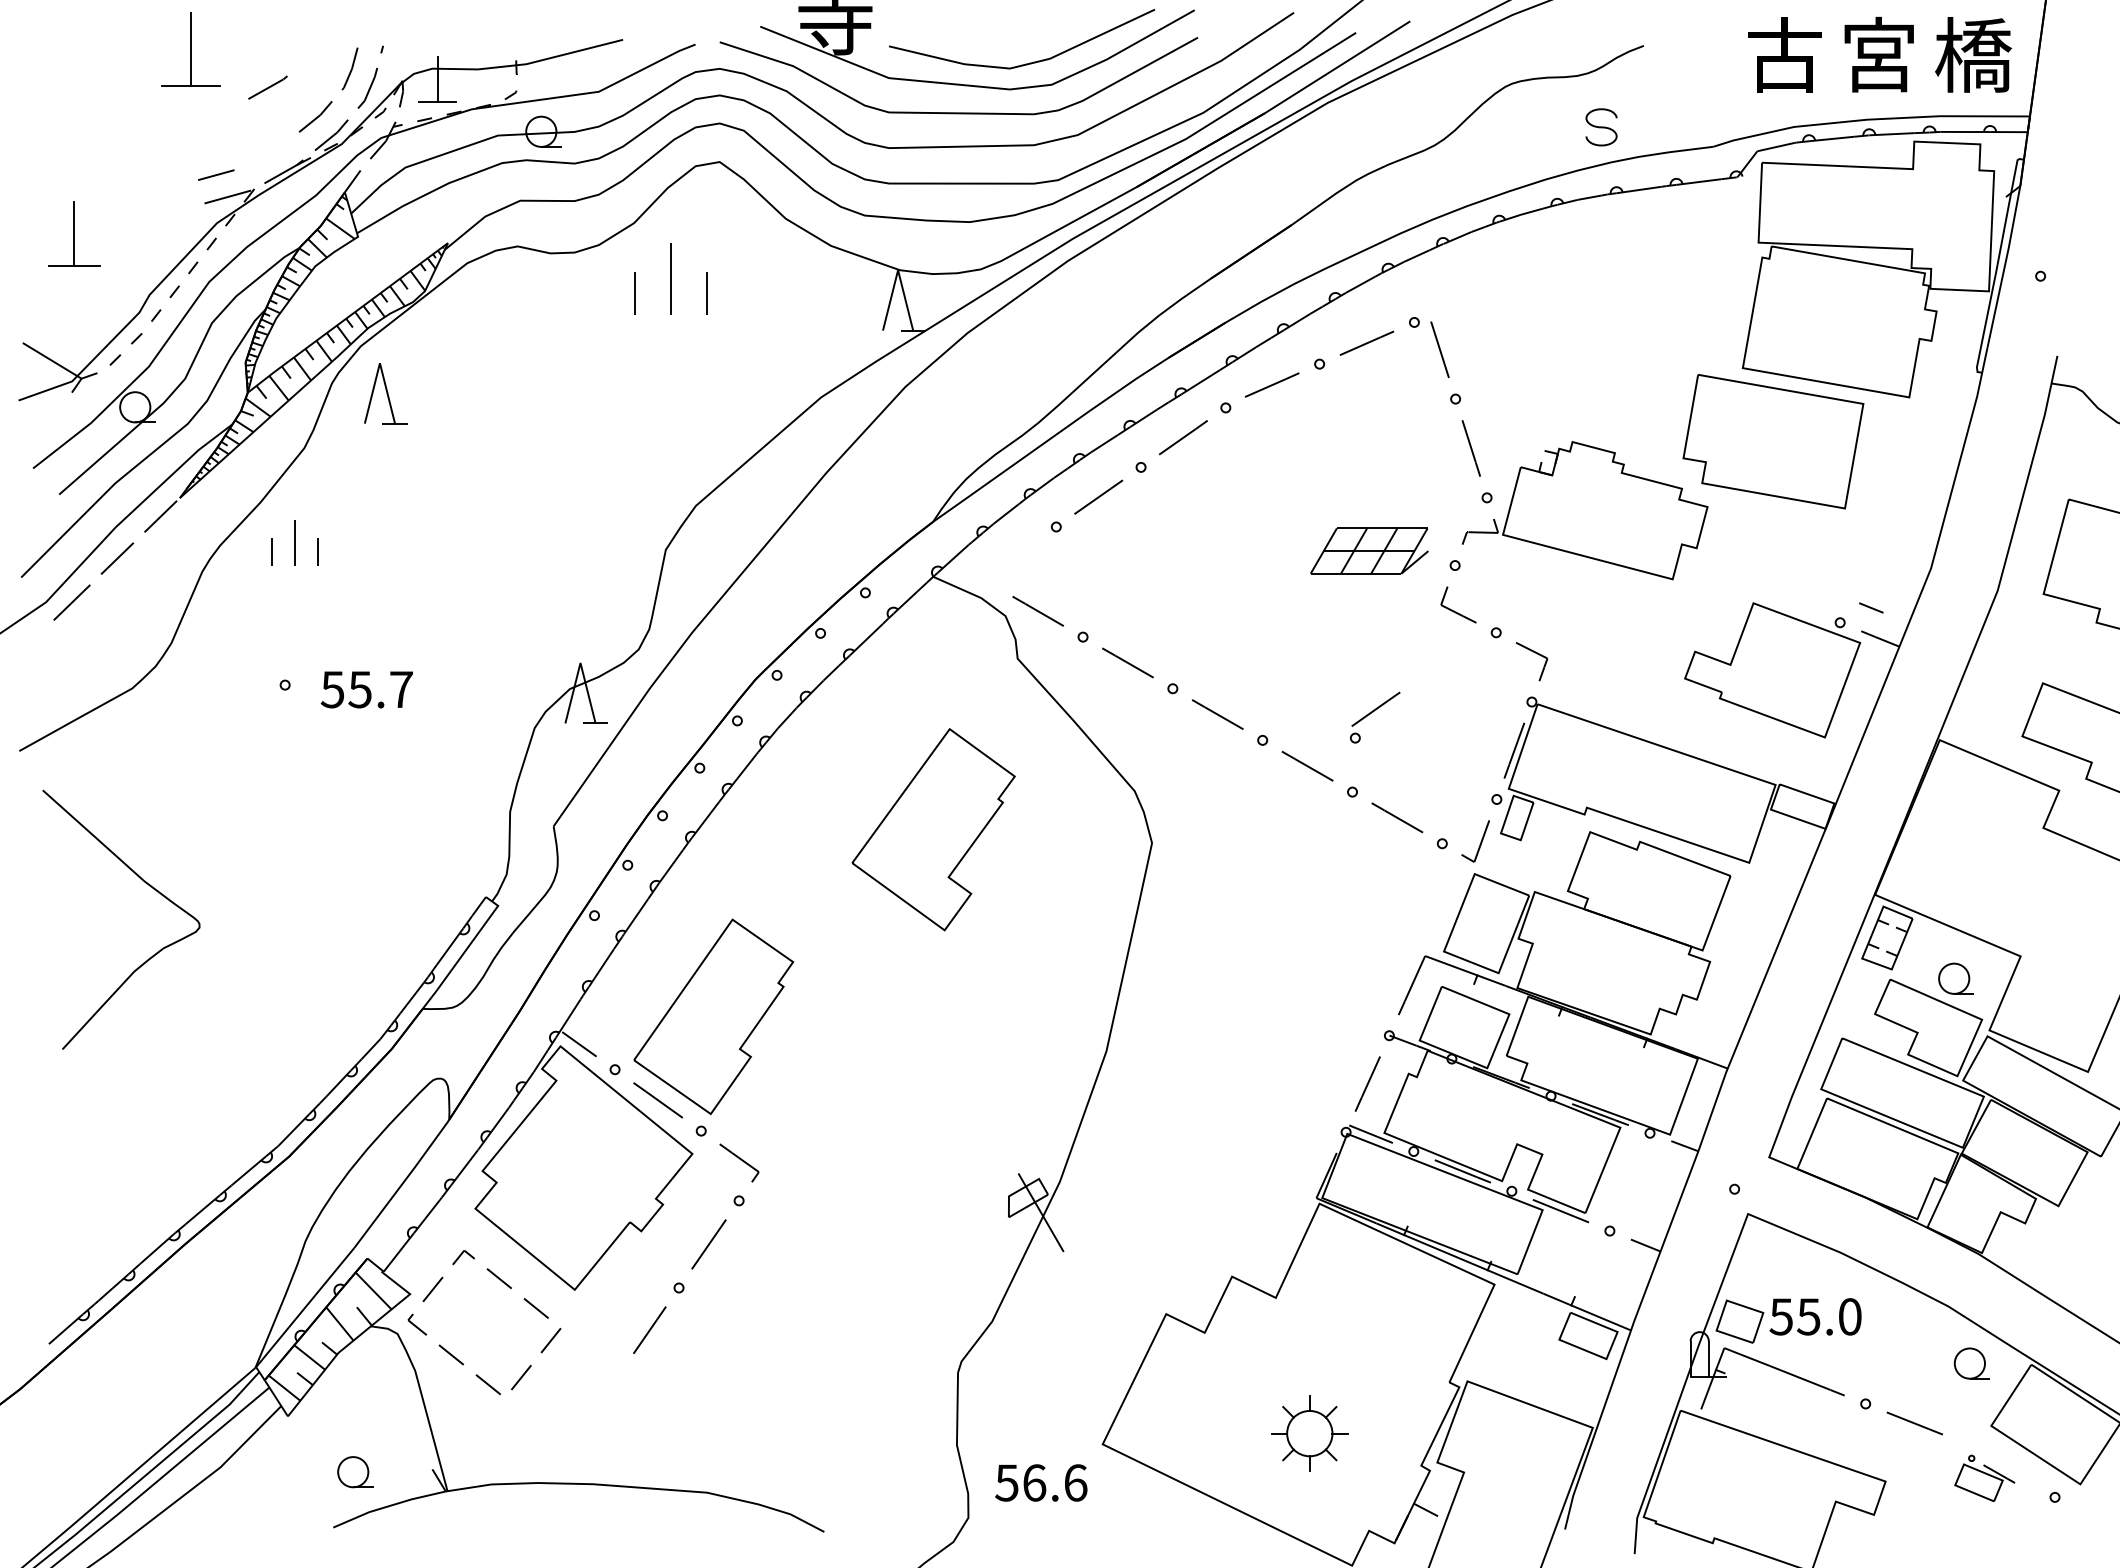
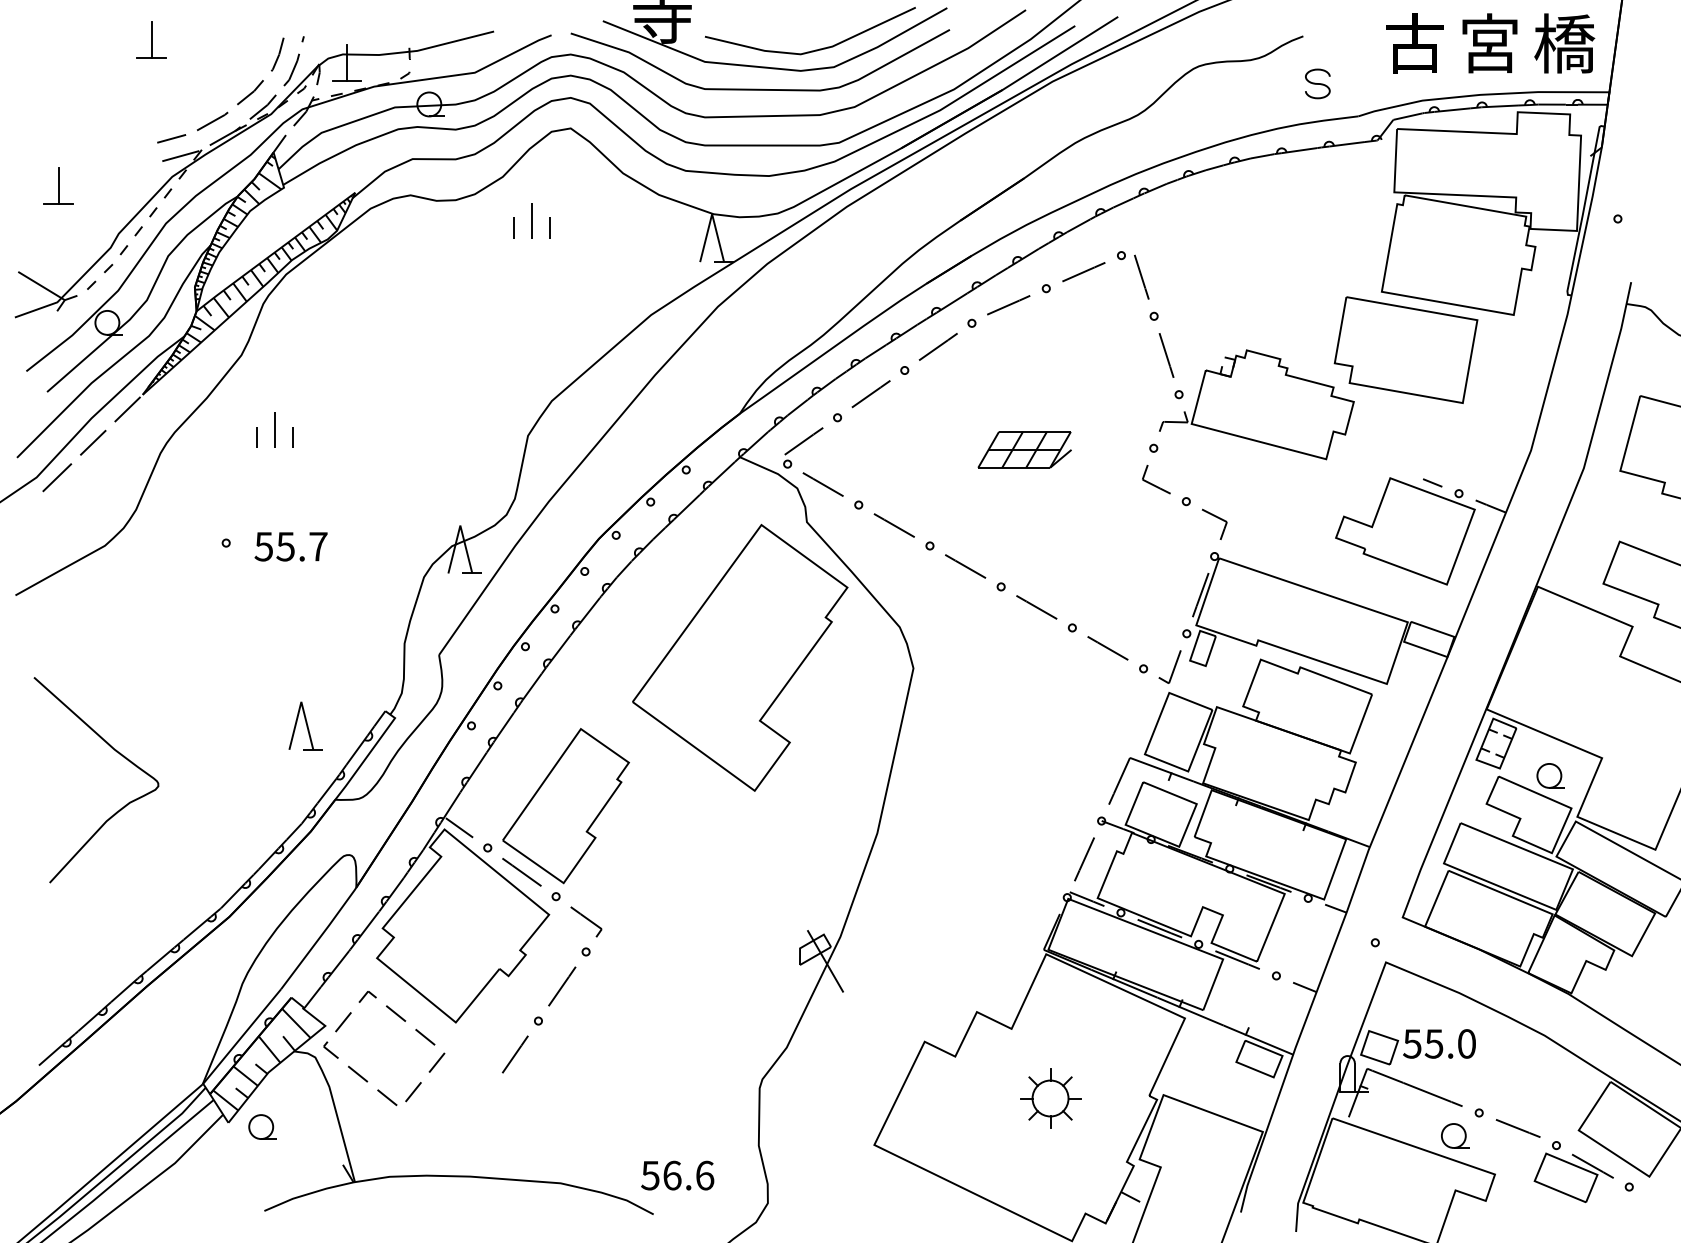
part: (190, 49) -> (151, 39), size x0.62
line: (267, 87) -> (212, 121), moved
part: (1601, 126) -> (1317, 83), moved
part: (73, 234) -> (58, 185), size x0.71
part: (670, 278) -> (531, 220), size x0.62
part: (385, 392) -> (305, 725), moved
part: (294, 541) -> (274, 429), moved
part: (1369, 550) -> (1024, 449), moved
line: (1871, 607) -> (1432, 482), moved
part: (1375, 717) -> (803, 447), moved
part: (933, 829) -> (740, 657), size x1.67
curve: (146, 884) -> (116, 752), moved
part: (1971, 1362) -> (1455, 1135), moved
part: (1309, 1433) -> (1050, 1098), moved
part: (354, 1471) -> (262, 1126), moved
part: (1984, 1477) -> (1573, 1171), size x1.67
text: (1041, 1482) -> (677, 1175), moved

